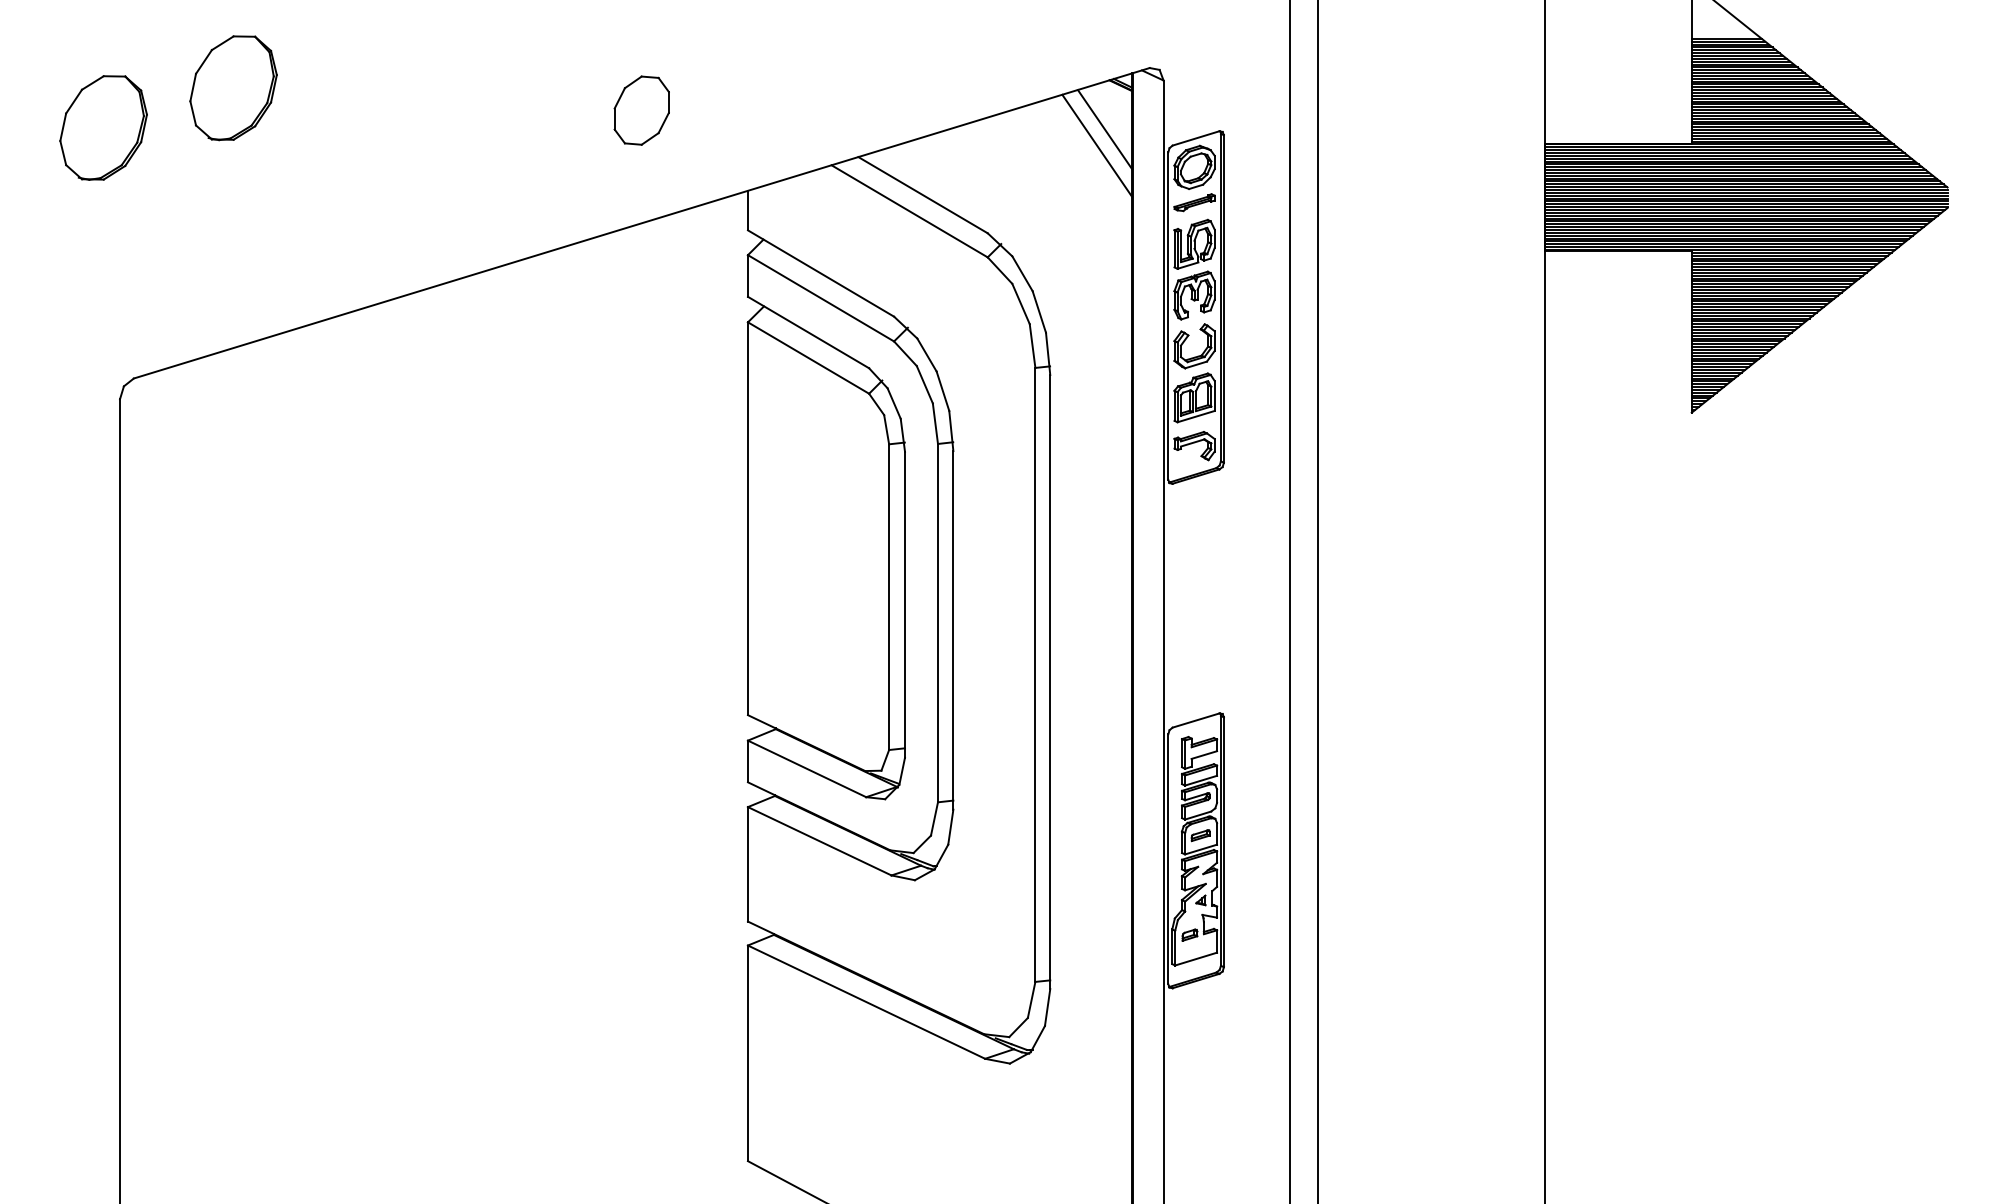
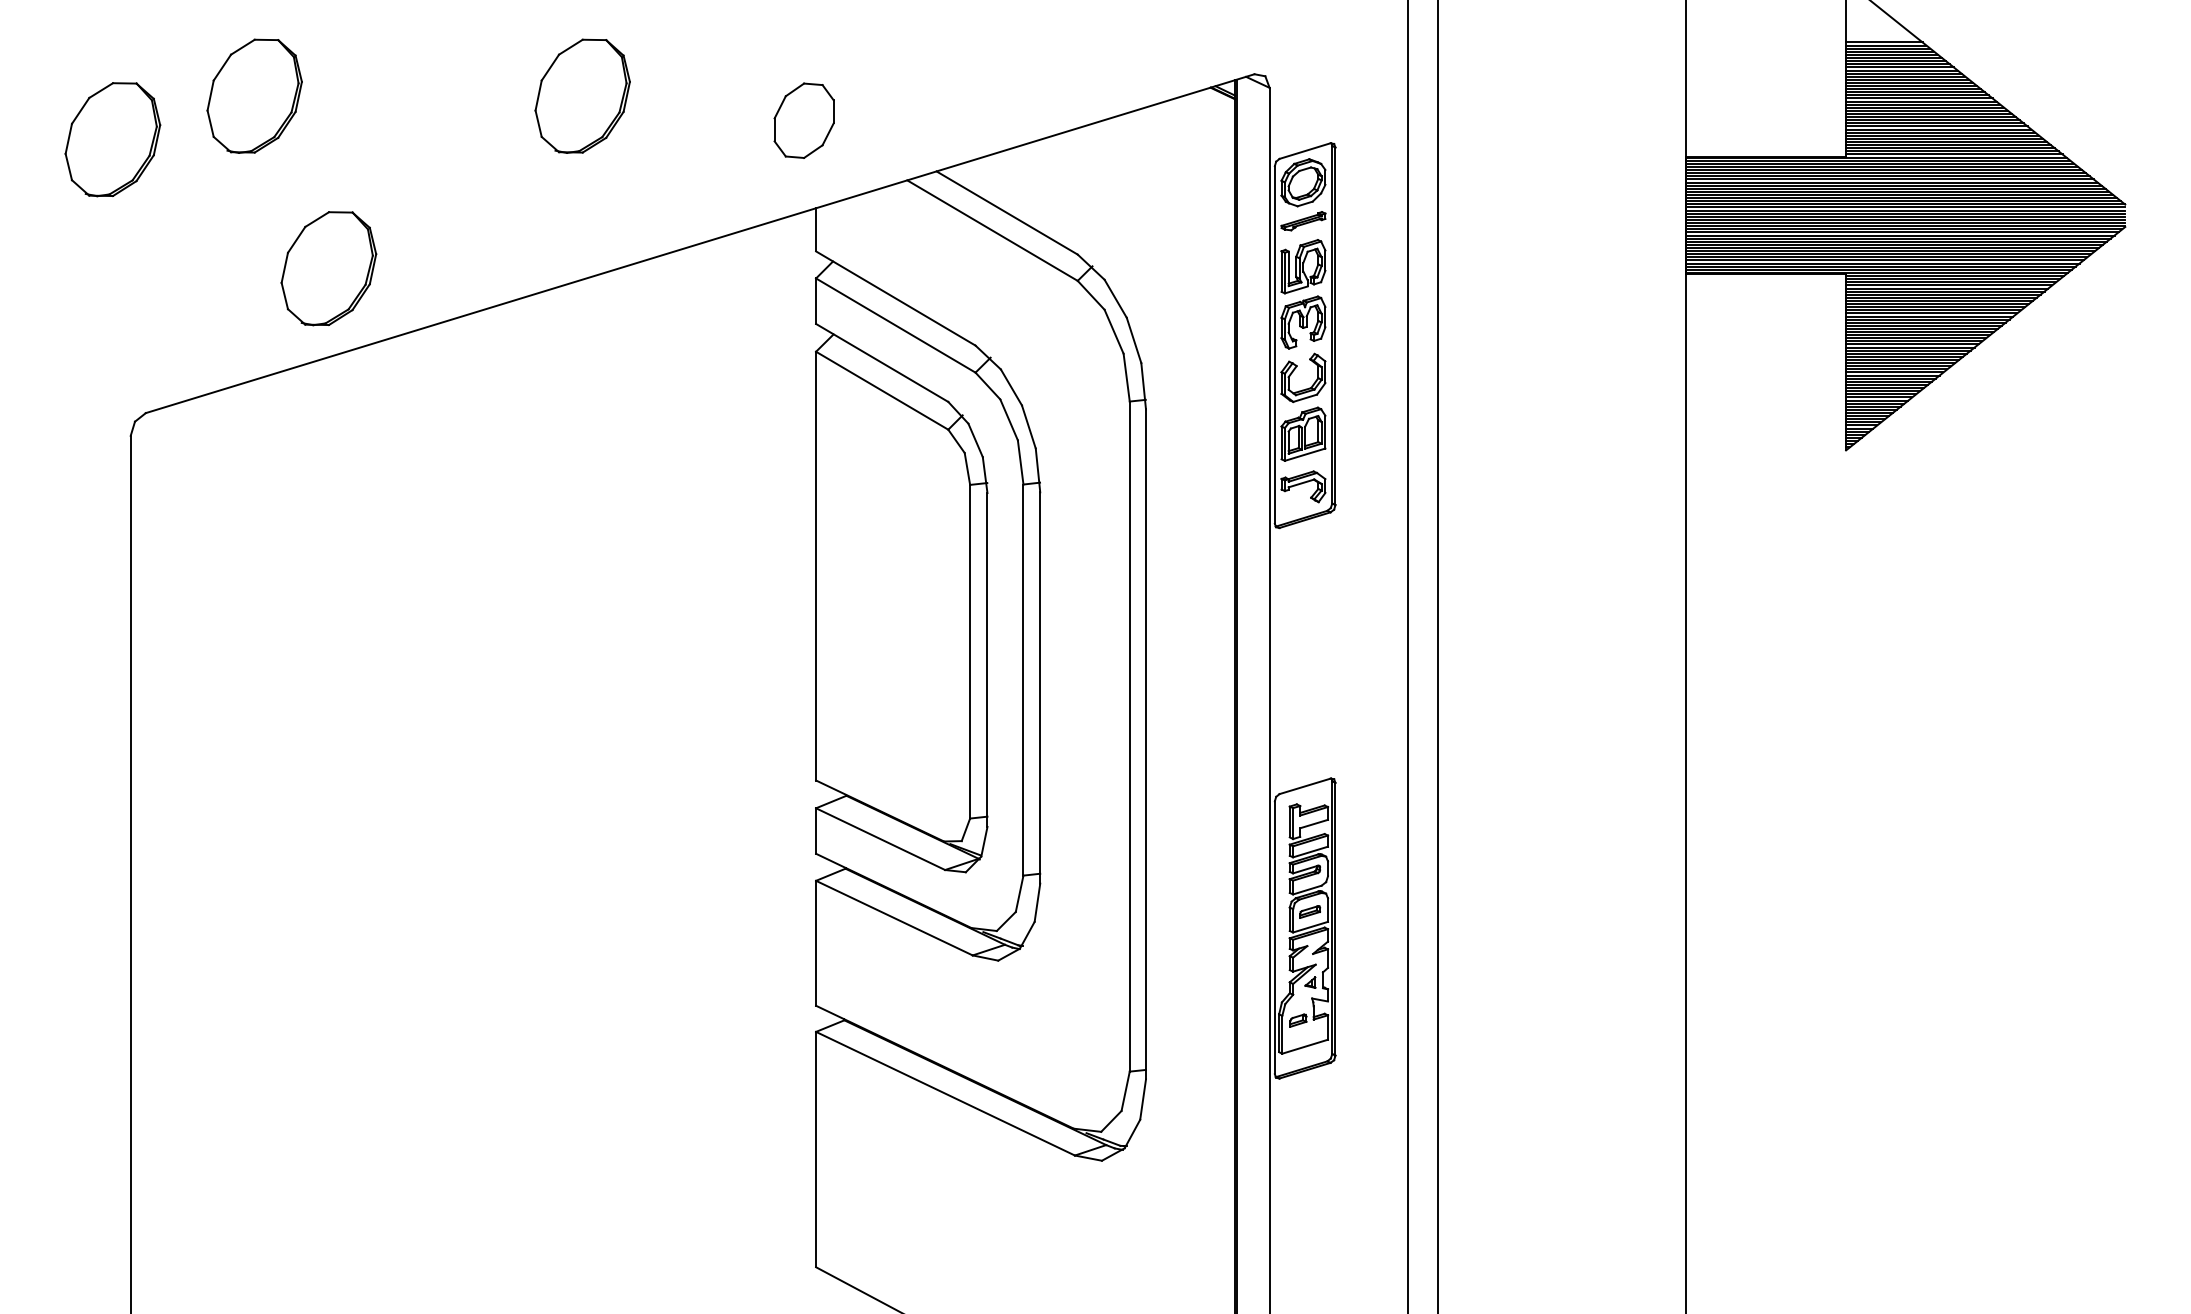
part: (533, 87) -> (582, 95), added
part: (641, 110) -> (803, 120), moved
line: (1104, 129) -> (1205, 141), removed
line: (1097, 145) -> (1197, 158), removed
part: (301, 246) -> (328, 268), added

